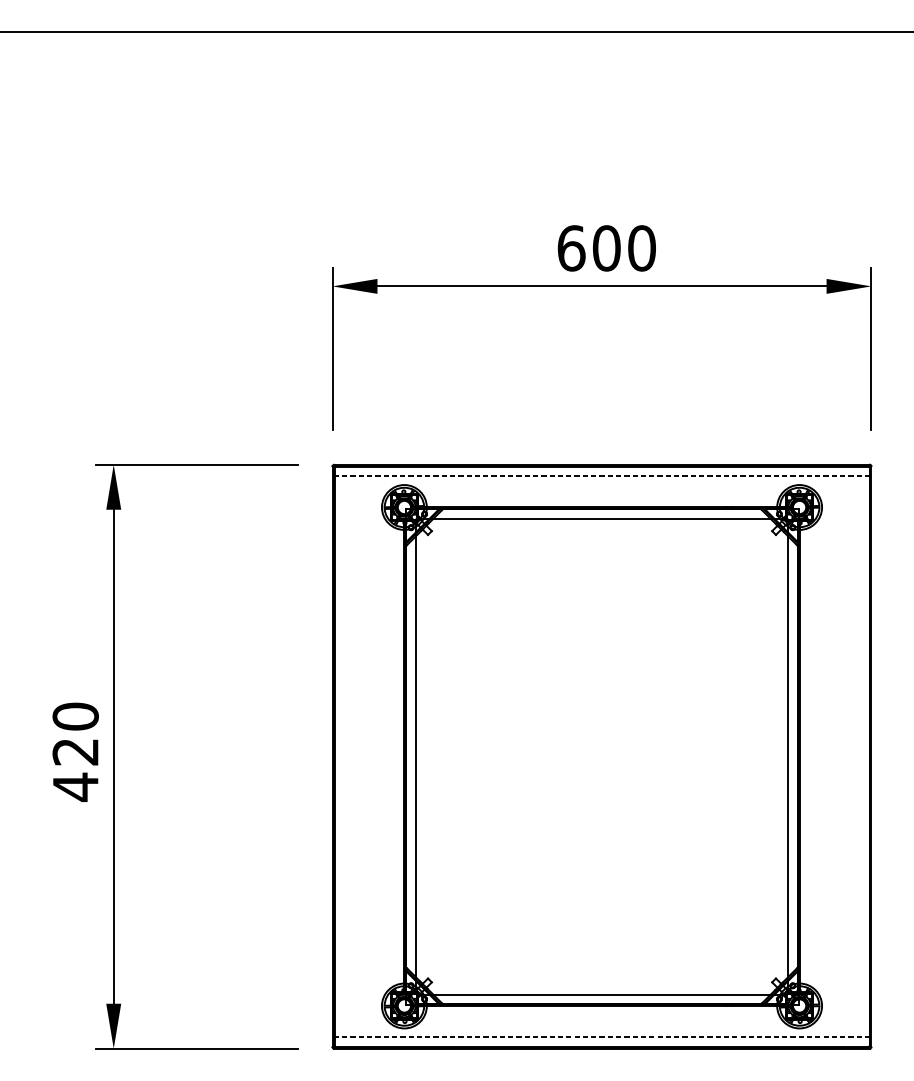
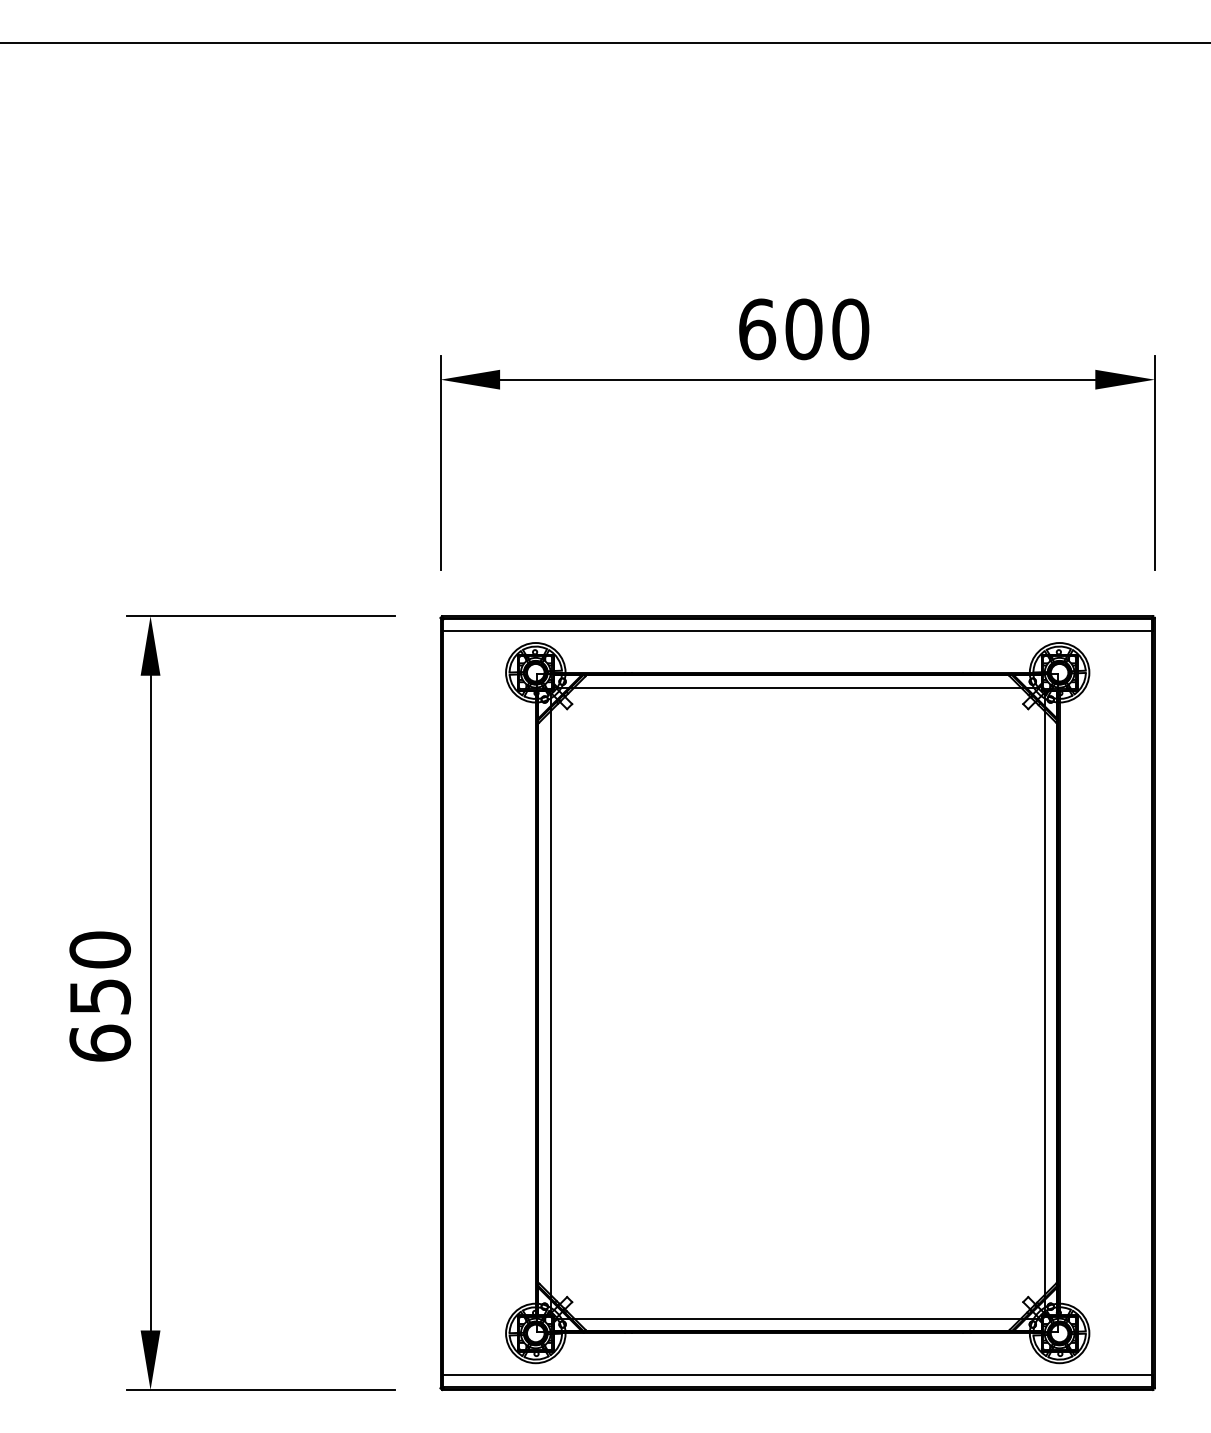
line: (601, 476) -> (797, 631), dashed -> solid
text: (75, 770) -> (100, 1021), 420 -> 650
line: (601, 1036) -> (797, 1374), dashed -> solid

